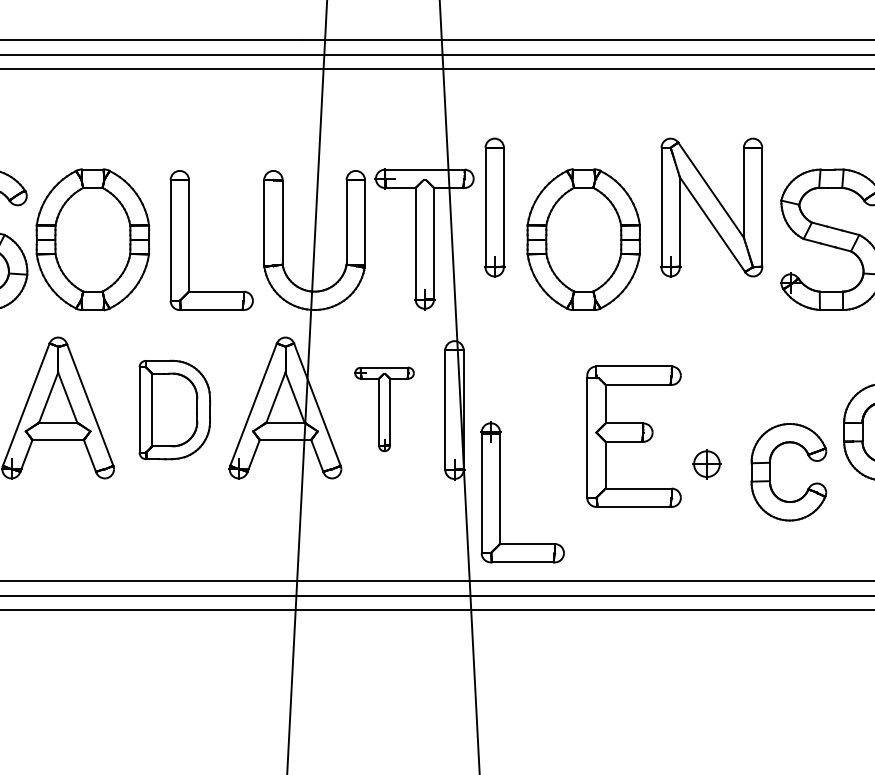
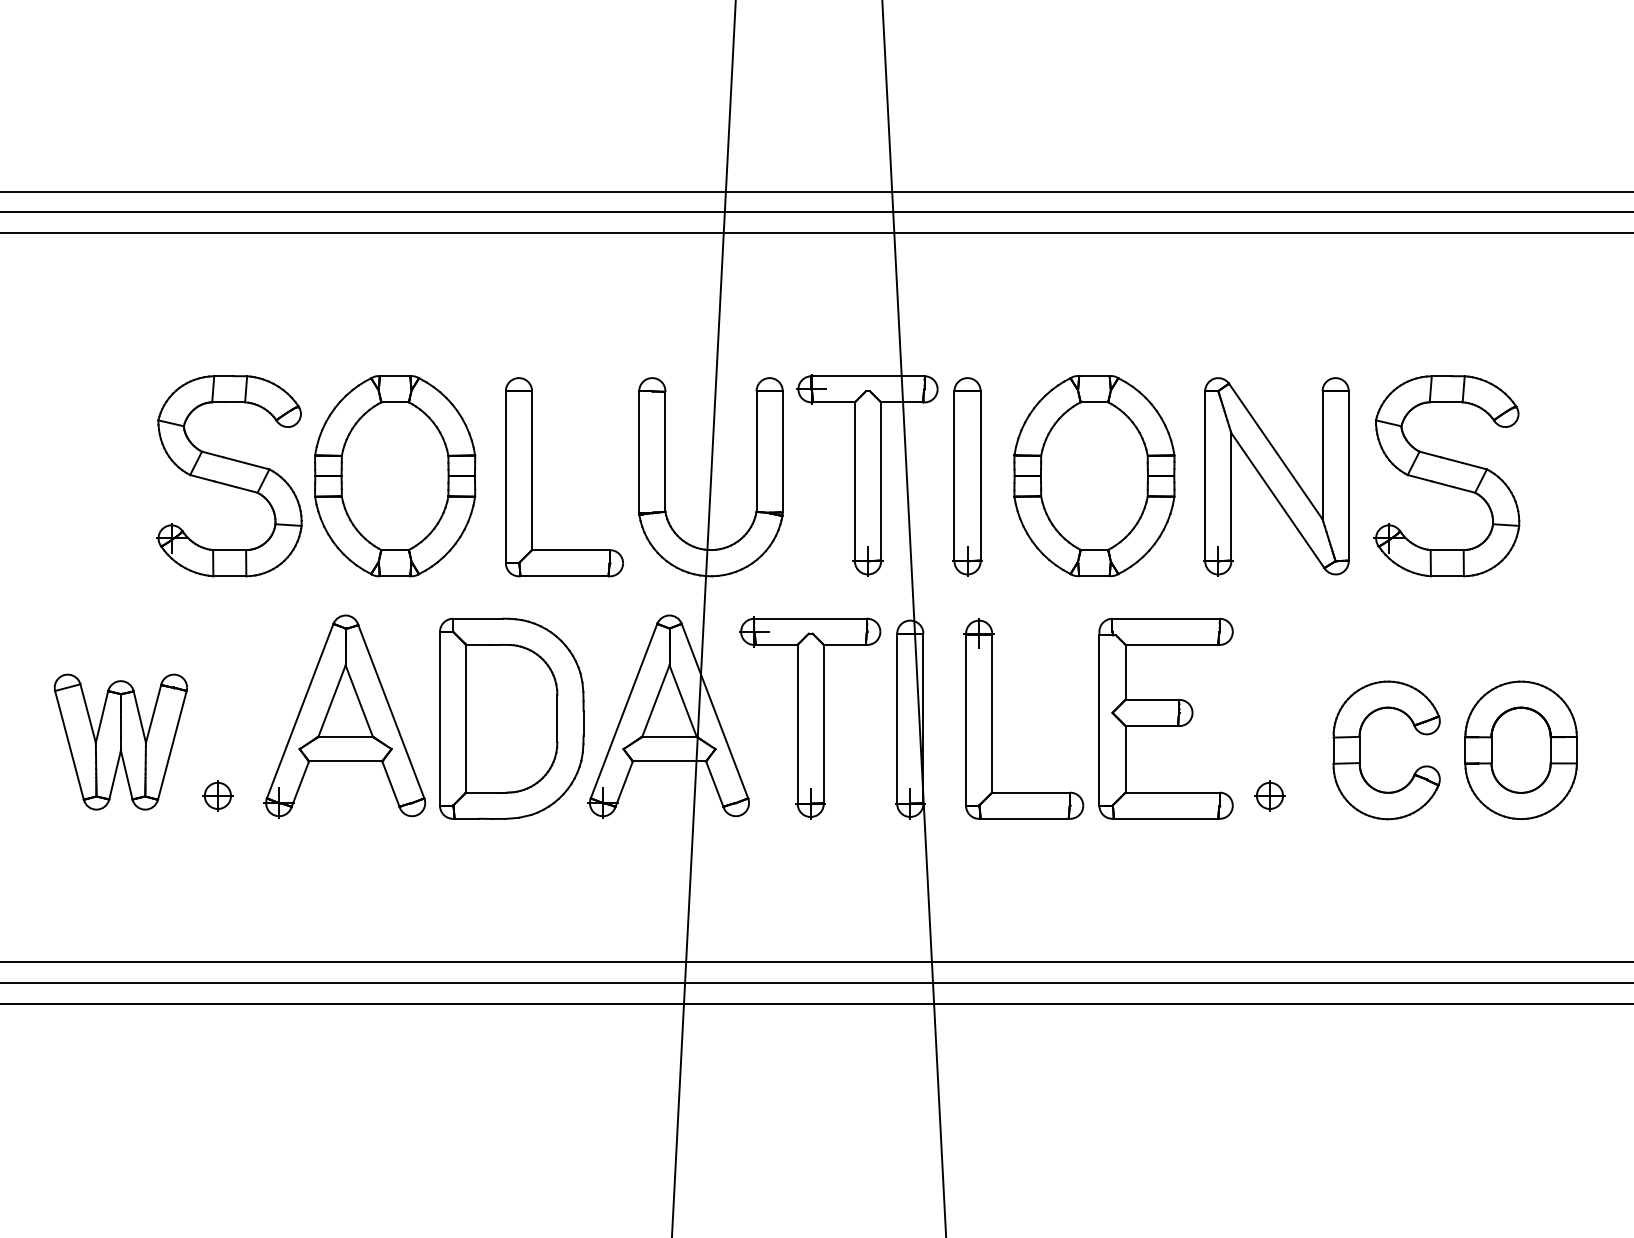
part: (494, 207) -> (967, 476), moved
part: (711, 207) -> (1276, 476), moved
part: (174, 409) -> (511, 718), size x1.43
part: (384, 409) -> (810, 717), size x1.67
part: (633, 436) -> (1165, 718), moved
part: (706, 463) -> (1269, 795), size x0.71
part: (770, 472) -> (1360, 750), moved
part: (500, 491) -> (992, 718), moved

